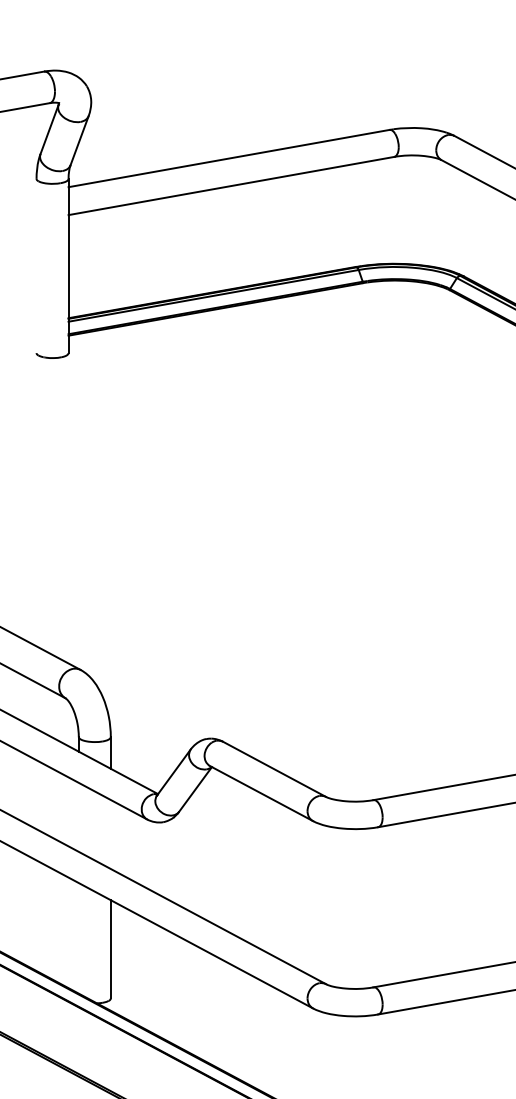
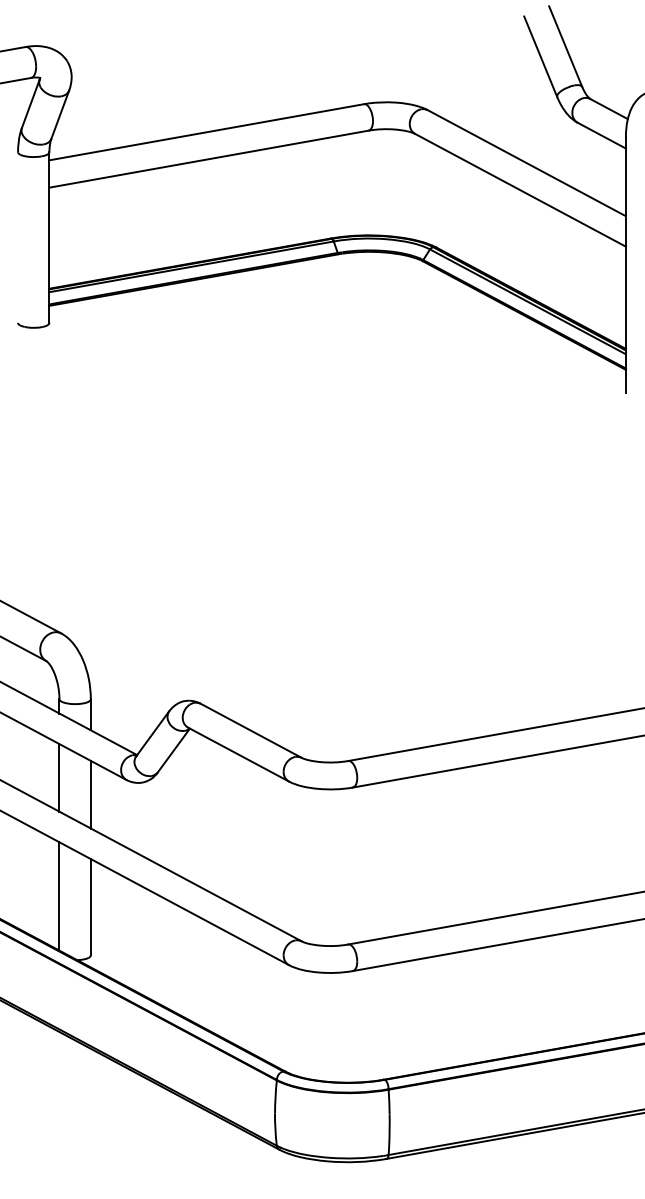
line: (78, 816) -> (59, 777), added
line: (110, 834) -> (90, 794), added
line: (78, 938) -> (59, 896), added

